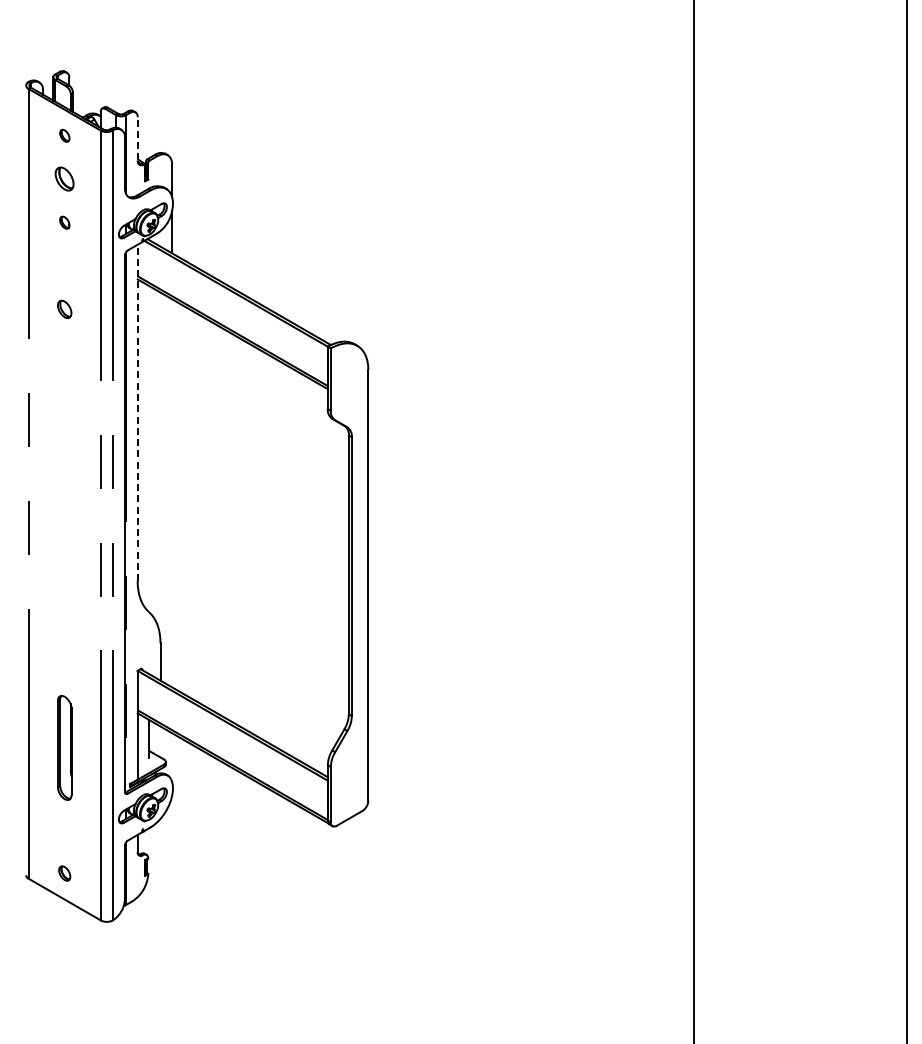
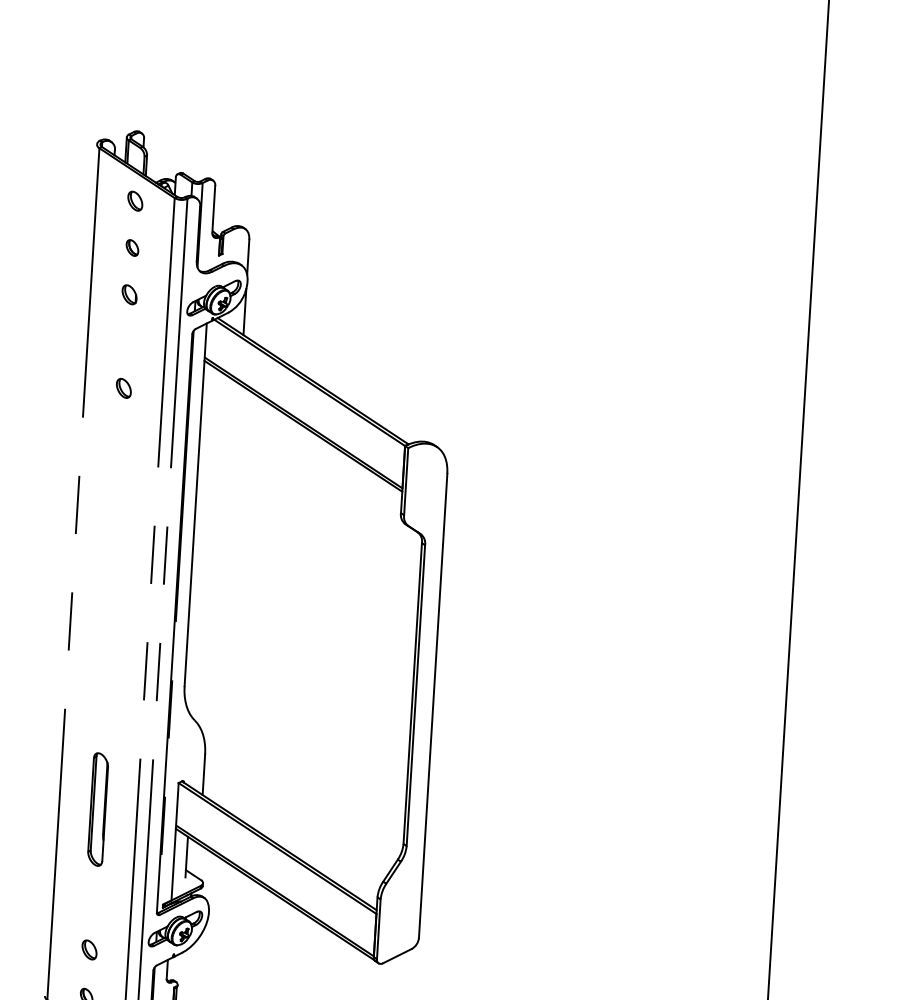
part: (64, 135) -> (135, 200), size x1.43
line: (137, 138) -> (213, 208), dashed -> solid
part: (64, 179) -> (132, 248), size x0.62
part: (64, 222) -> (129, 294), size x1.43
line: (137, 412) -> (195, 504), dashed -> solid
part: (64, 747) -> (97, 809), moved
part: (64, 829) -> (89, 949), added

